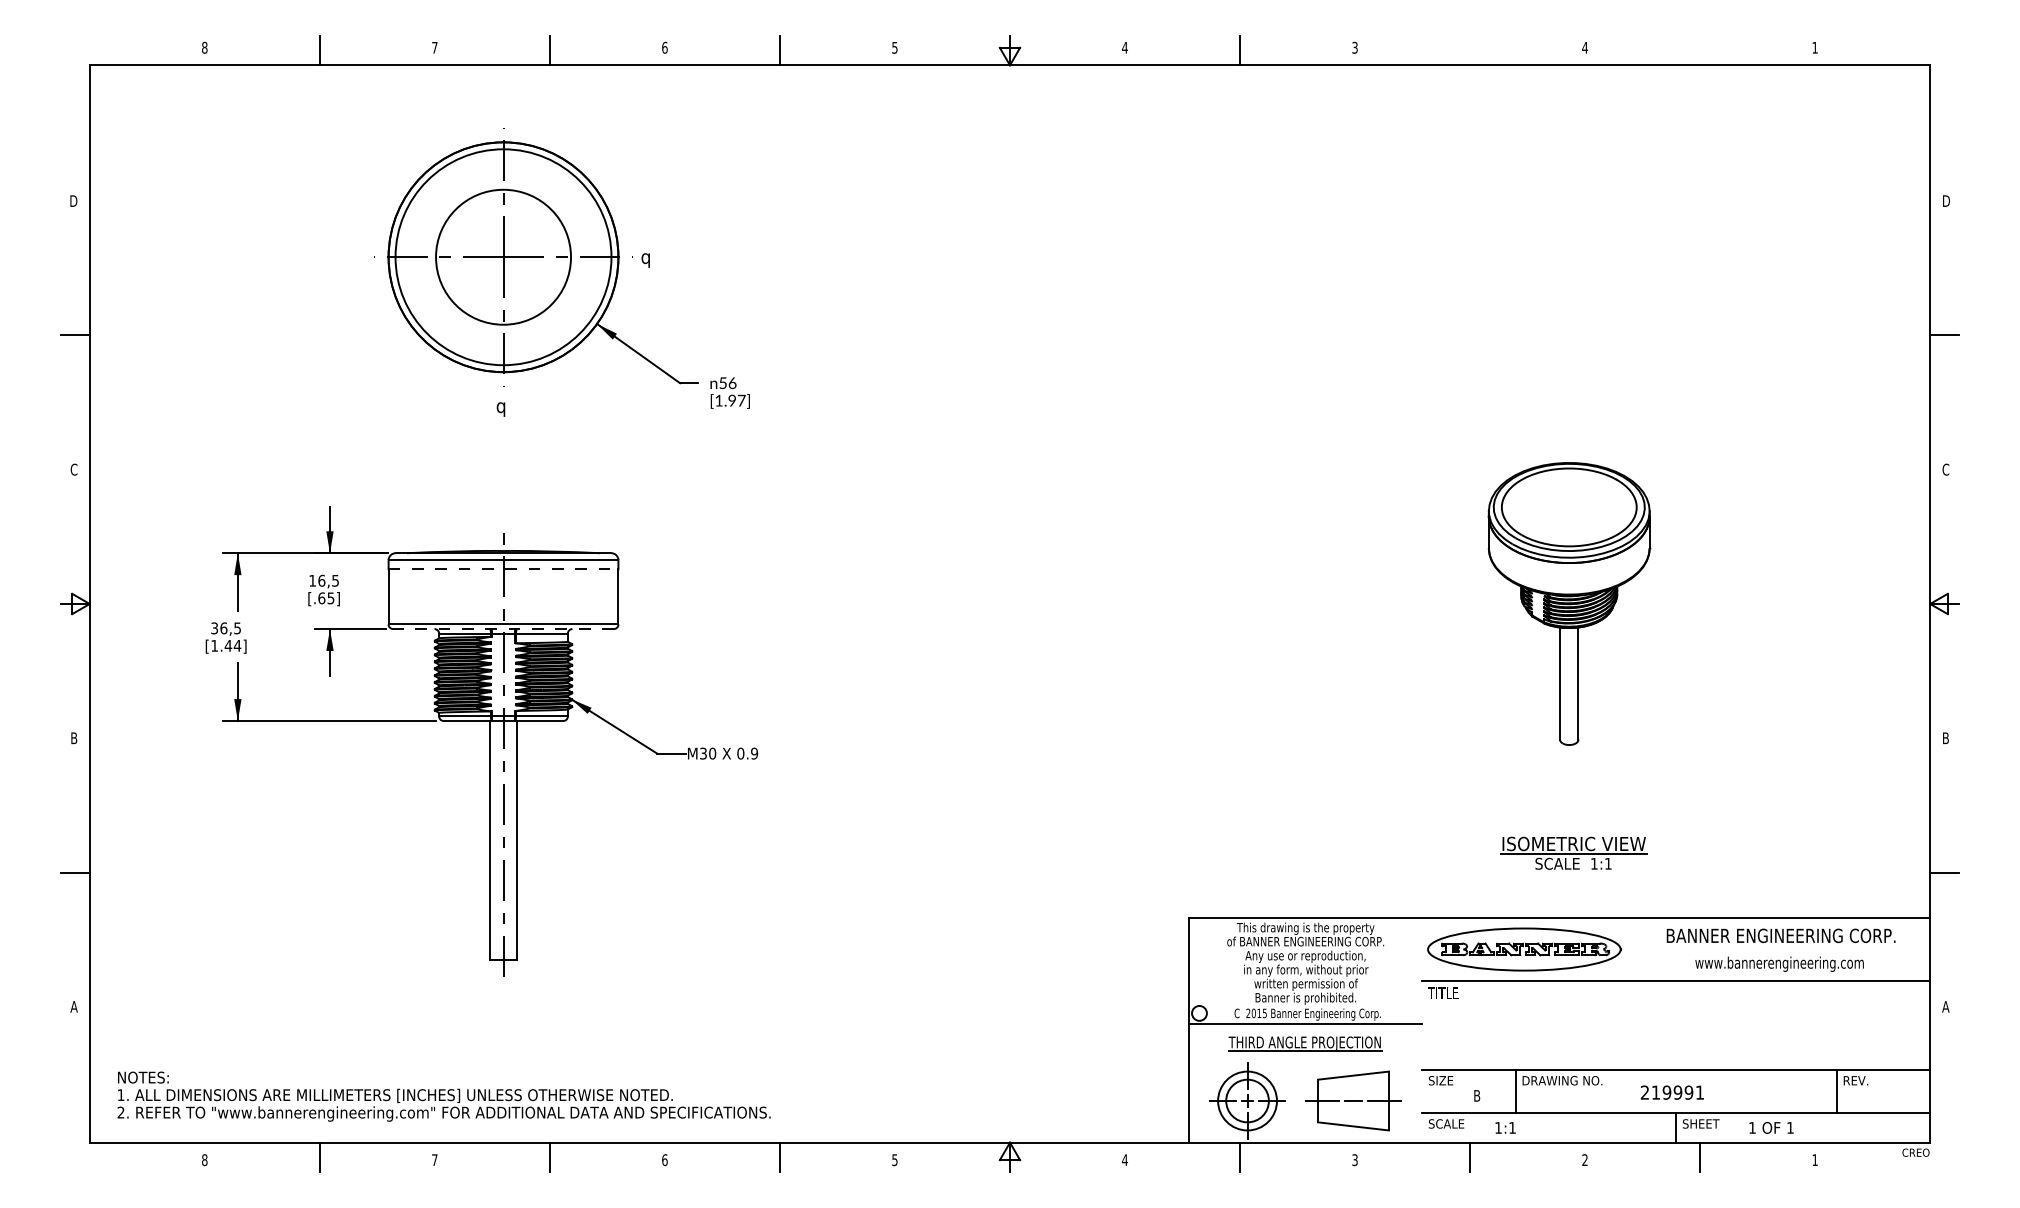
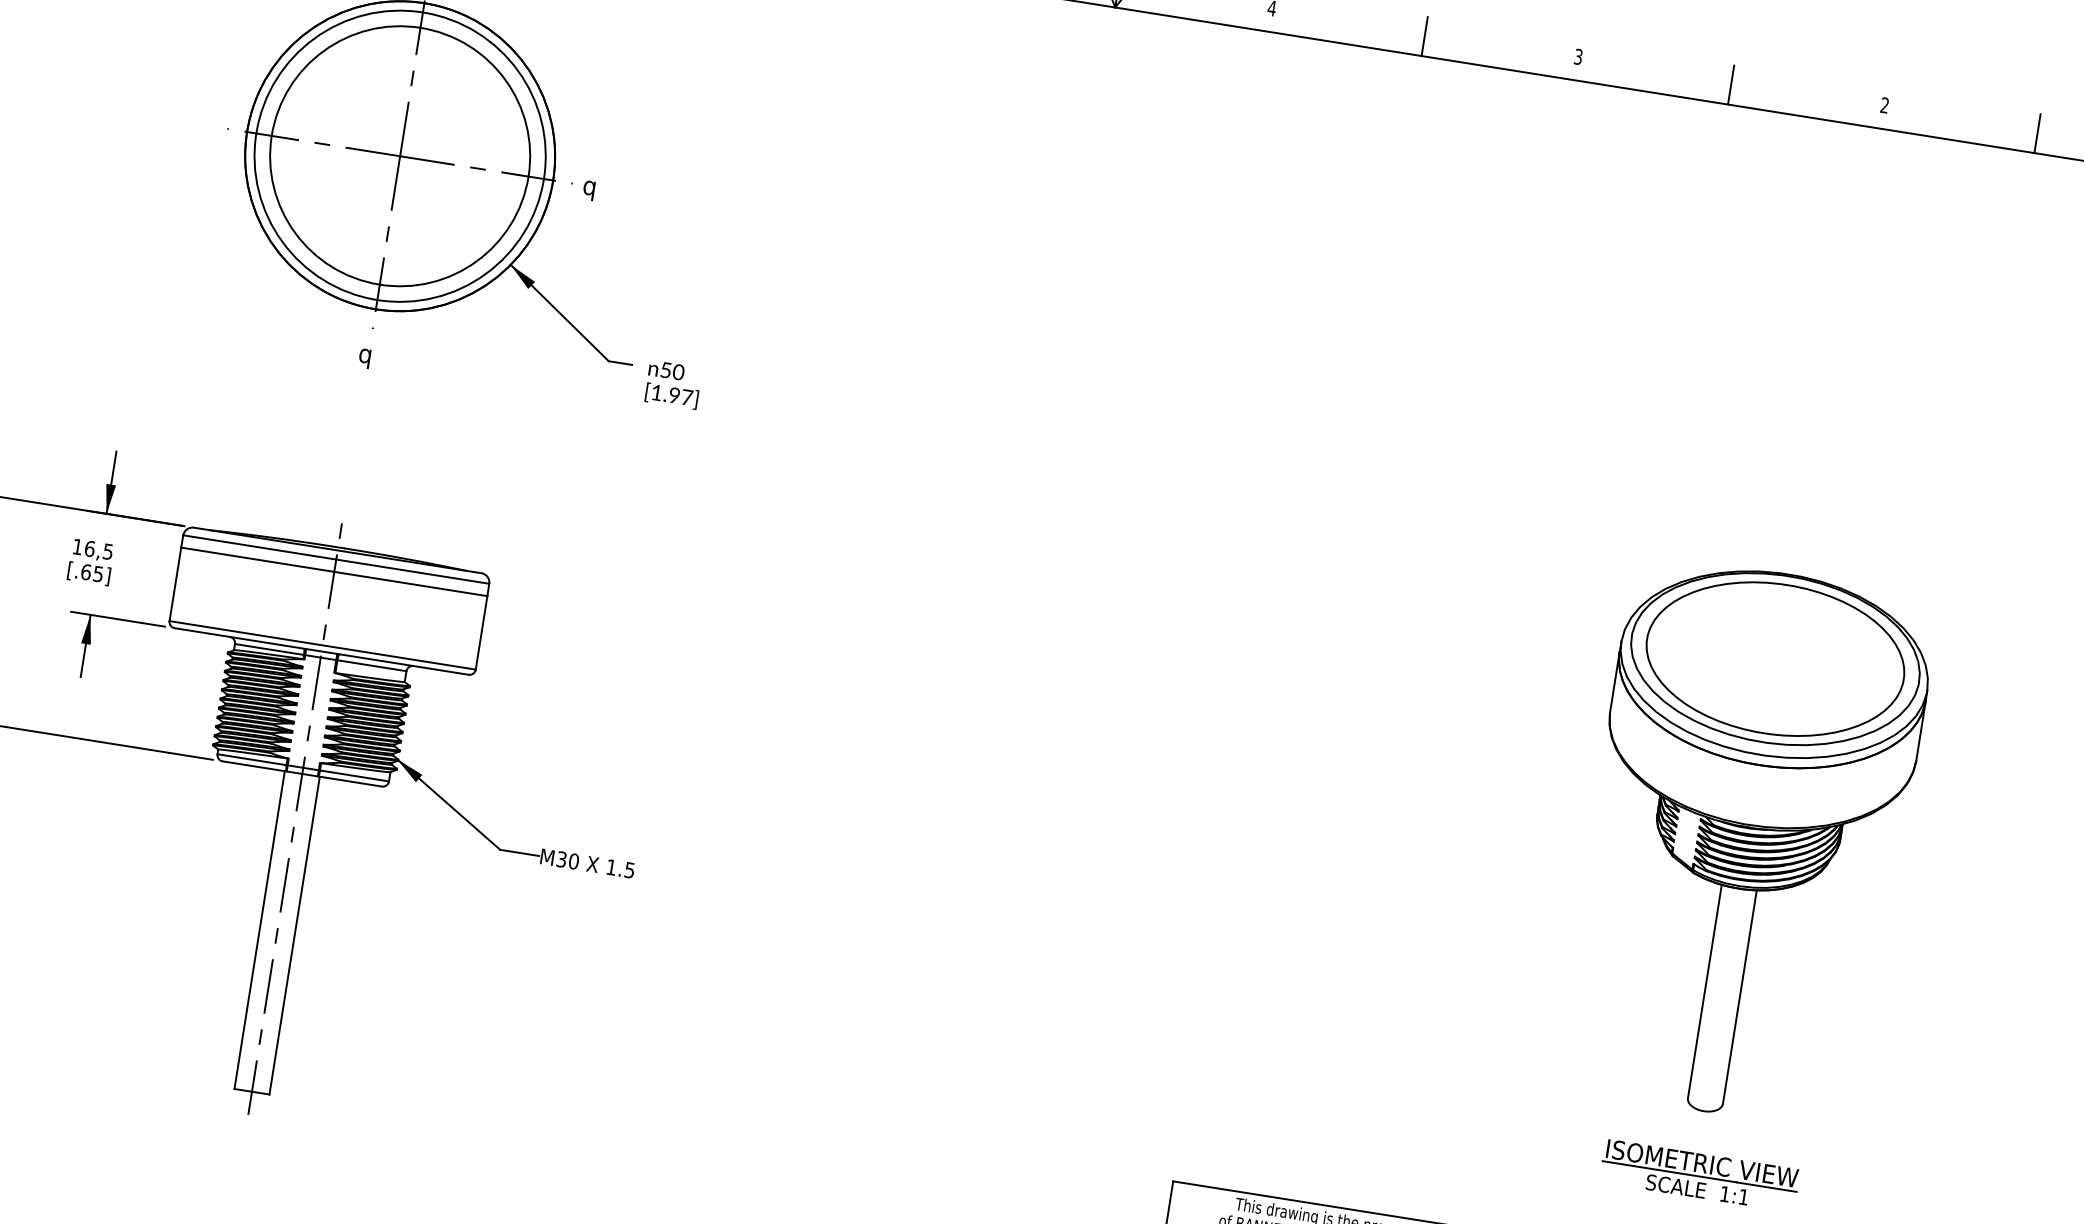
text: (1585, 47) -> (1885, 105), 4 -> 2
line: (1470, 50) -> (1731, 84), added
line: (1700, 50) -> (2038, 133), added
circle: (503, 256) -> (400, 155), size x1.43
text: (732, 382) -> (678, 371), 56 -> 50
line: (503, 569) -> (334, 572), dashed -> solid
part: (1569, 603) -> (1746, 842), size x1.43
line: (503, 629) -> (321, 652), dashed -> solid
text: (747, 753) -> (620, 868), 0.9 -> 1.5

